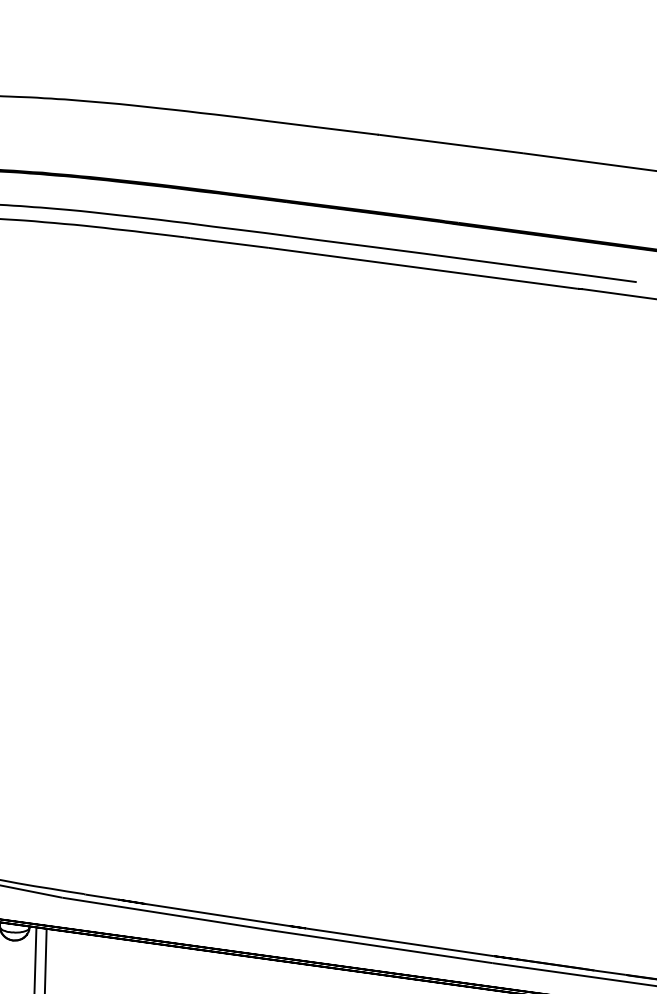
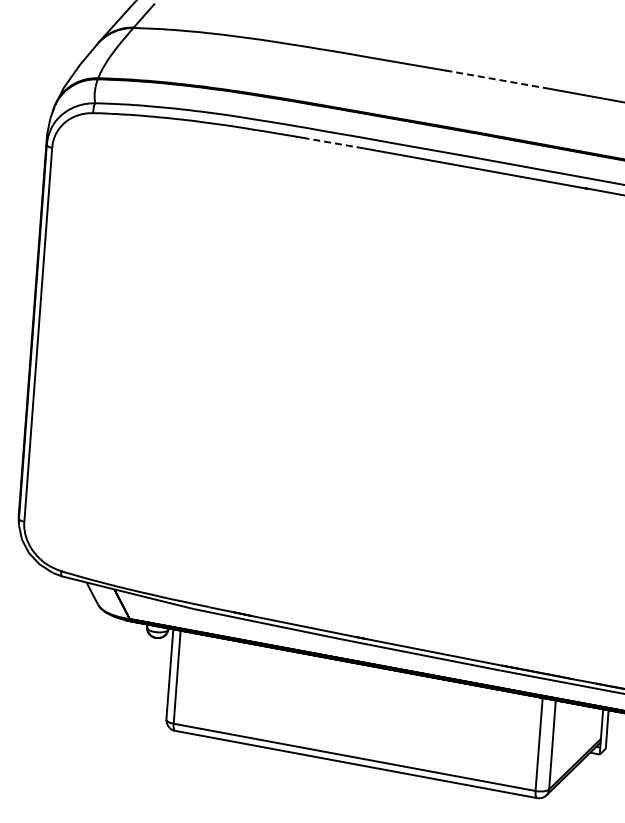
line: (450, 143) -> (497, 79), solid -> dashed
line: (229, 243) -> (335, 143), solid -> dashed

